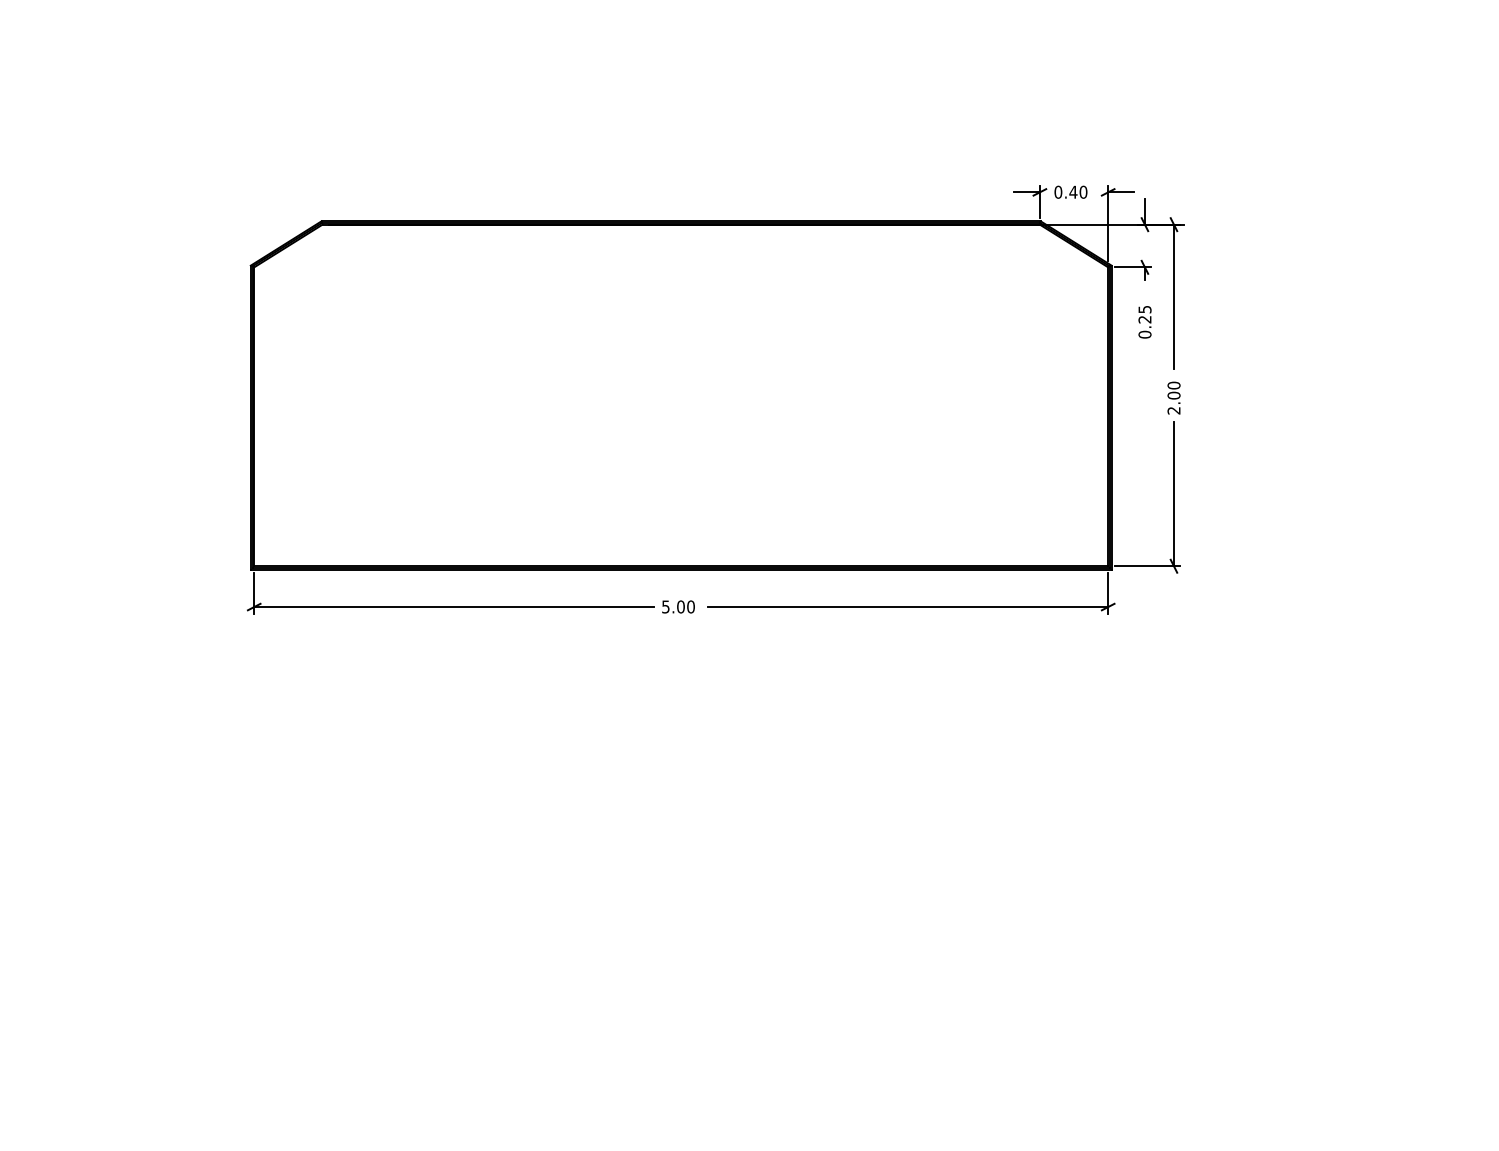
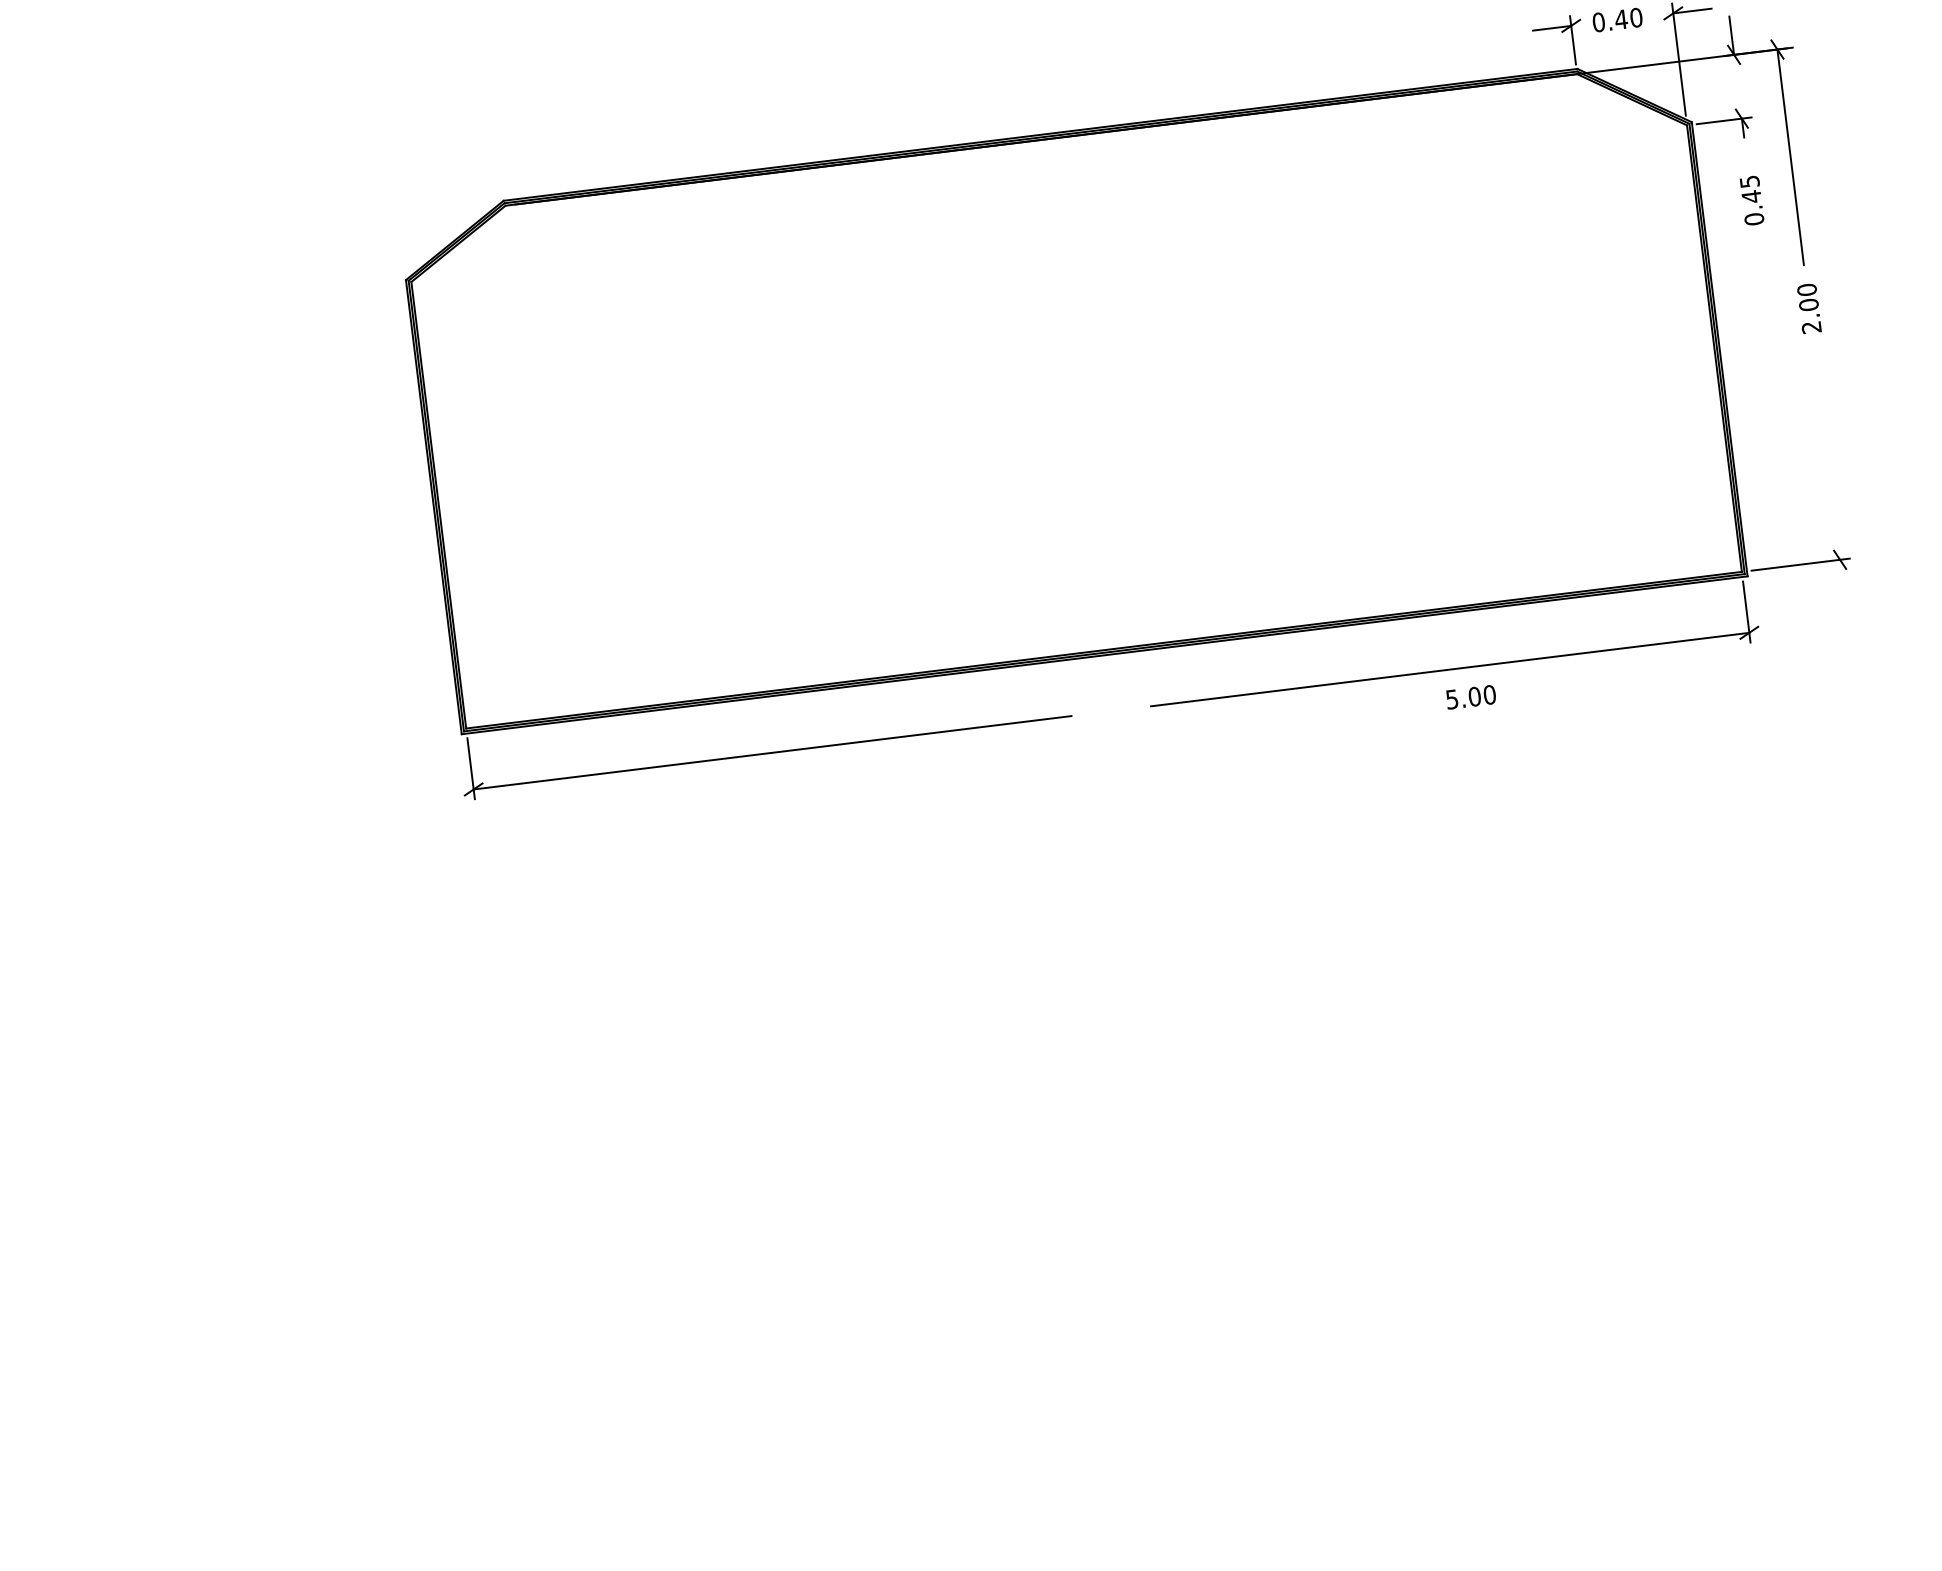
text: (1144, 319) -> (1750, 196), 0.25 -> 0.45
line: (1173, 494) -> (1826, 452), removed
text: (678, 606) -> (1471, 696), moved

